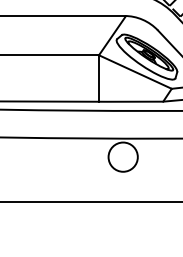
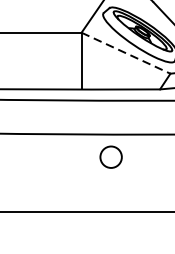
line: (135, 72) -> (126, 53), solid -> dashed
circle: (122, 156) -> (110, 156), size x0.6

